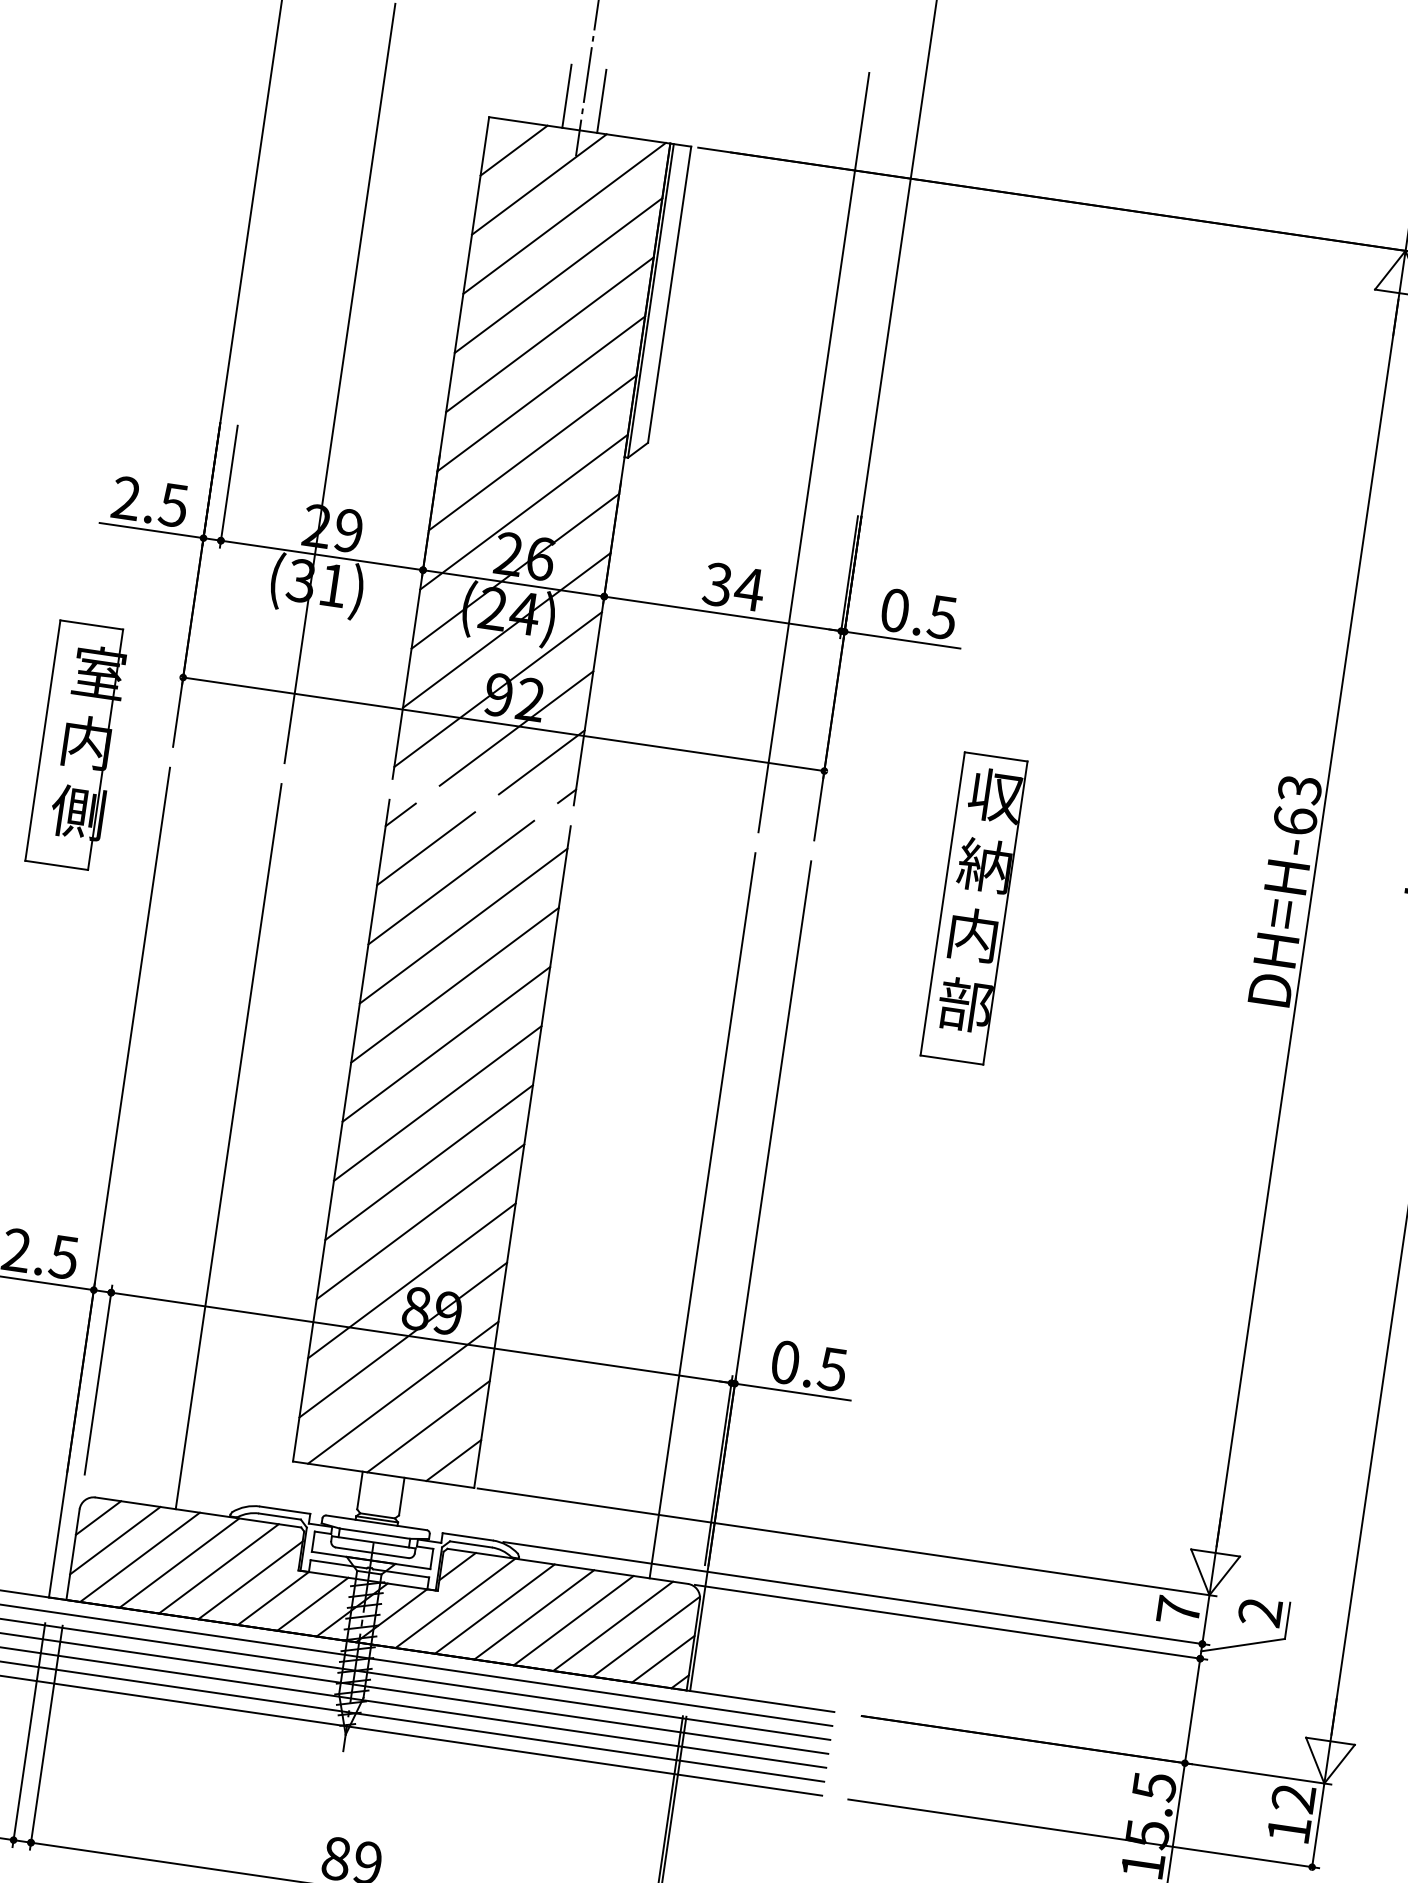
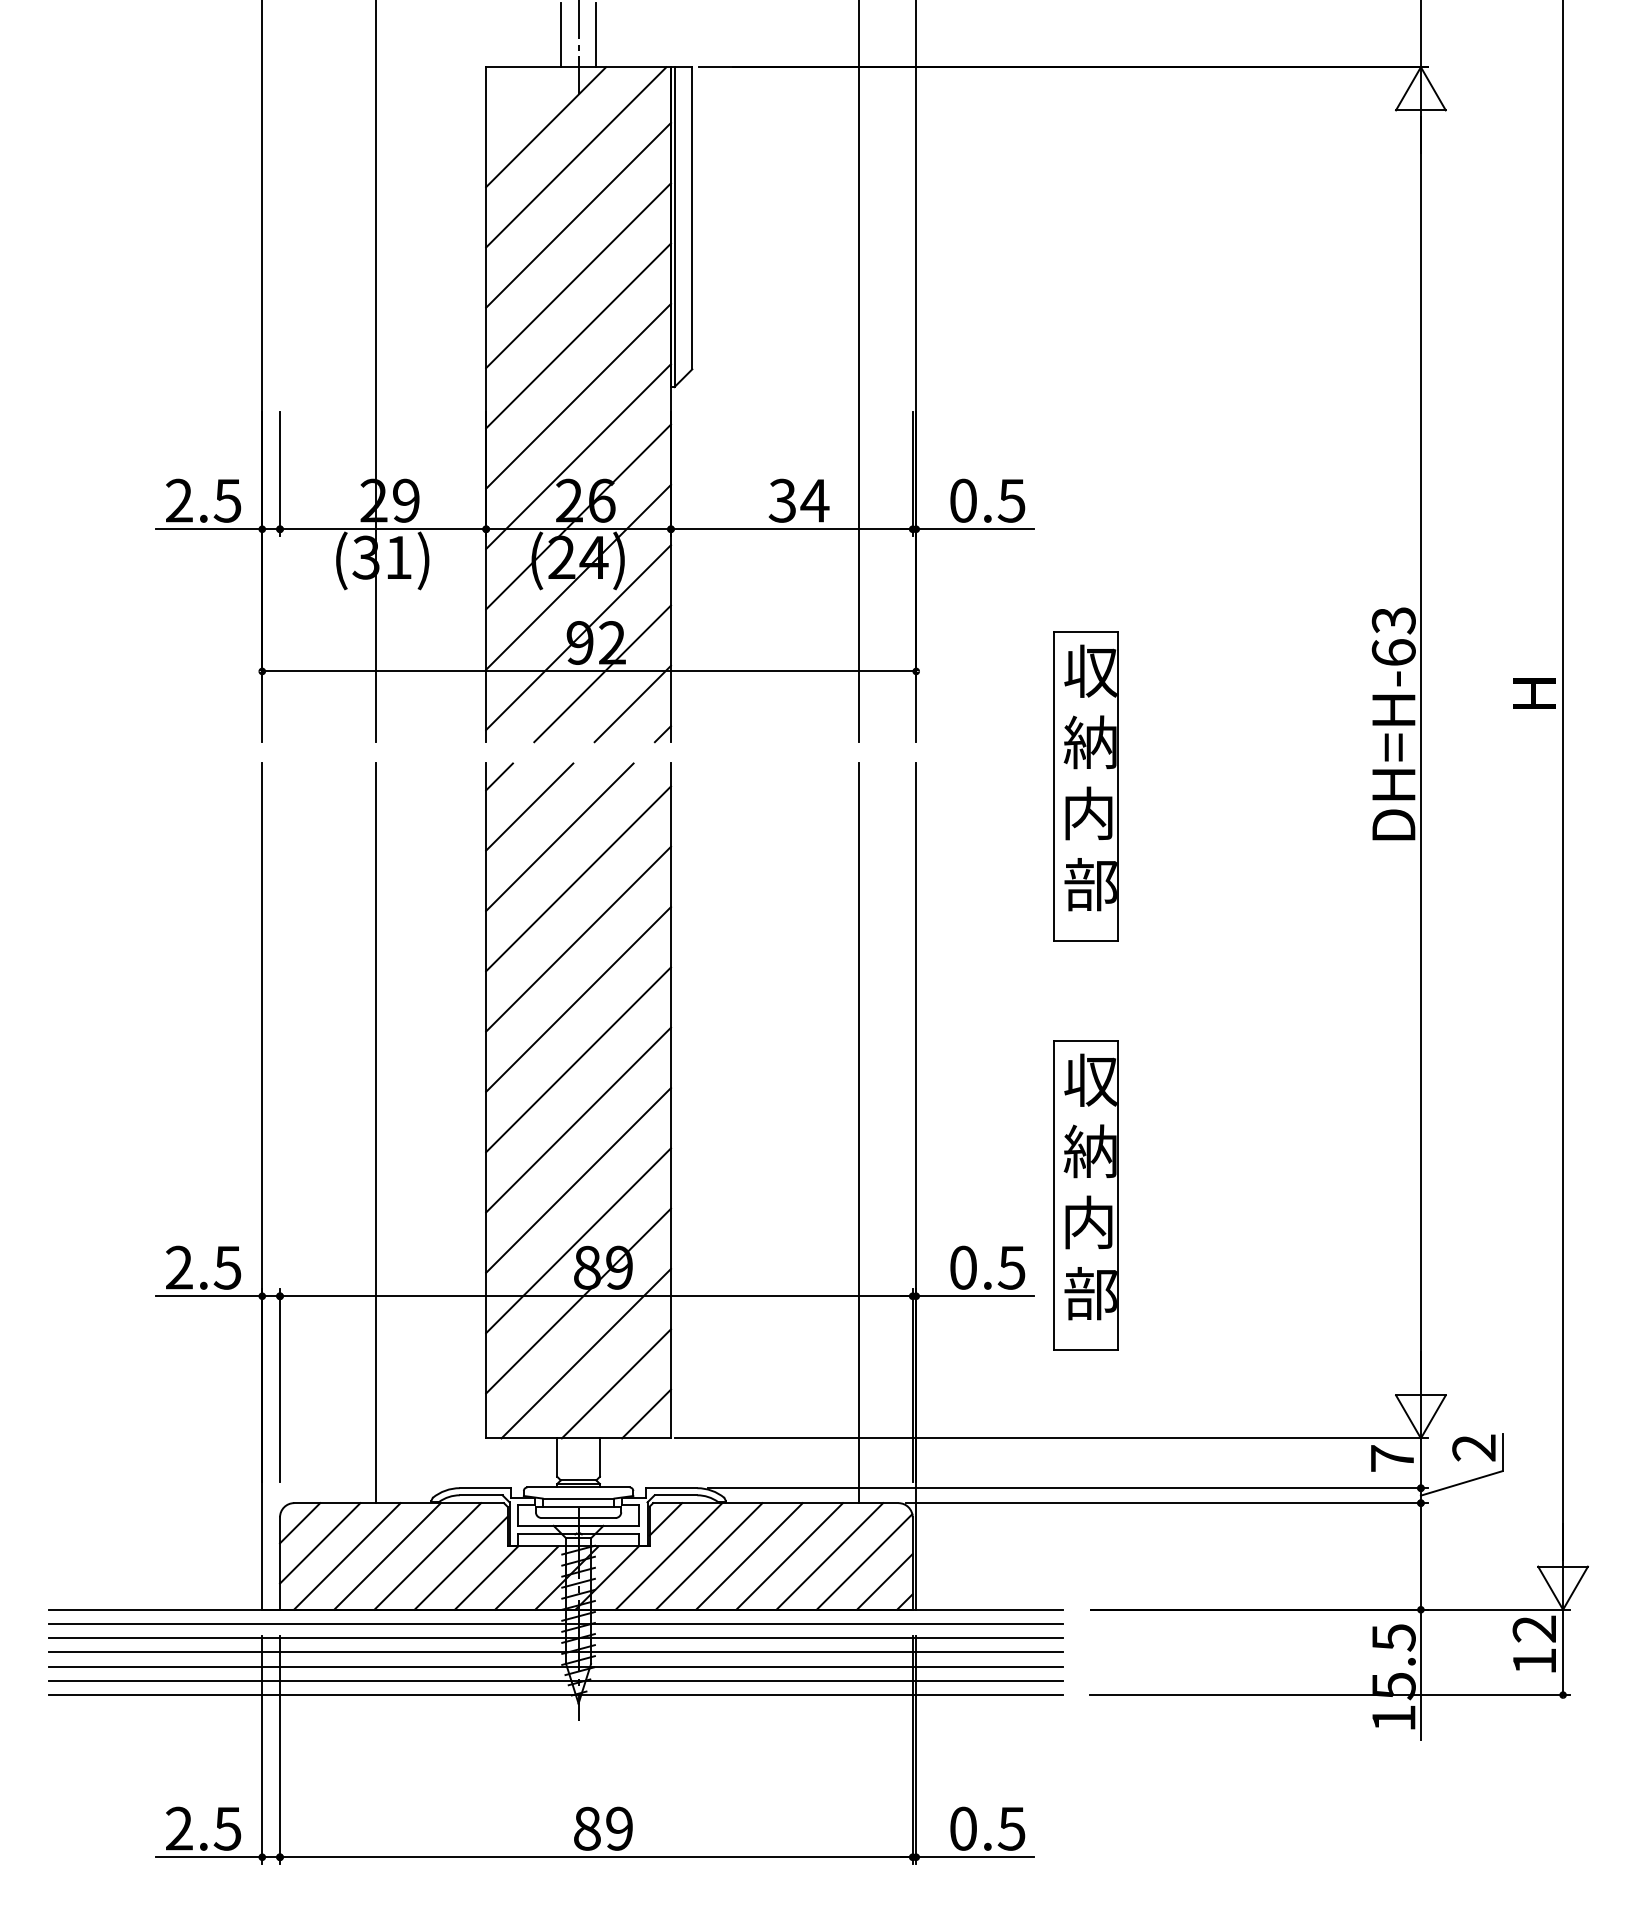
line: (513, 150) -> (515, 96), removed
part: (77, 745) -> (166, 754), removed
part: (915, 1309) -> (1085, 1195), added

